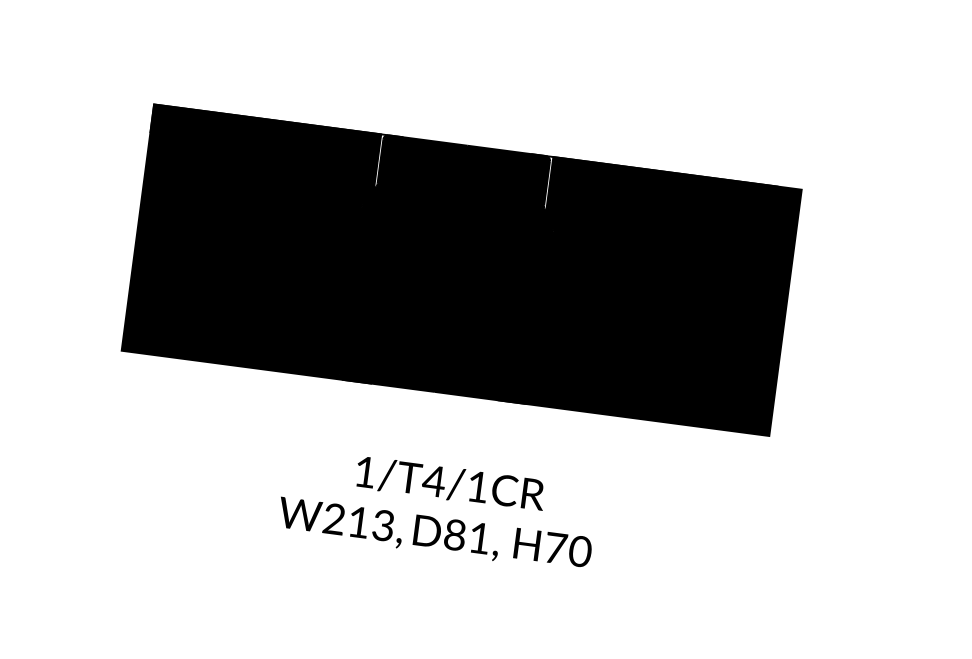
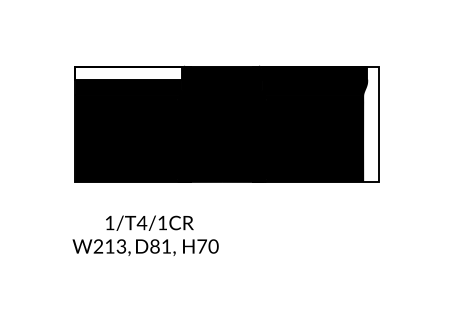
fill: (265, 131) -> (128, 72), removed
fill: (768, 308) -> (370, 123), removed
text: (437, 508) -> (145, 235), moved

